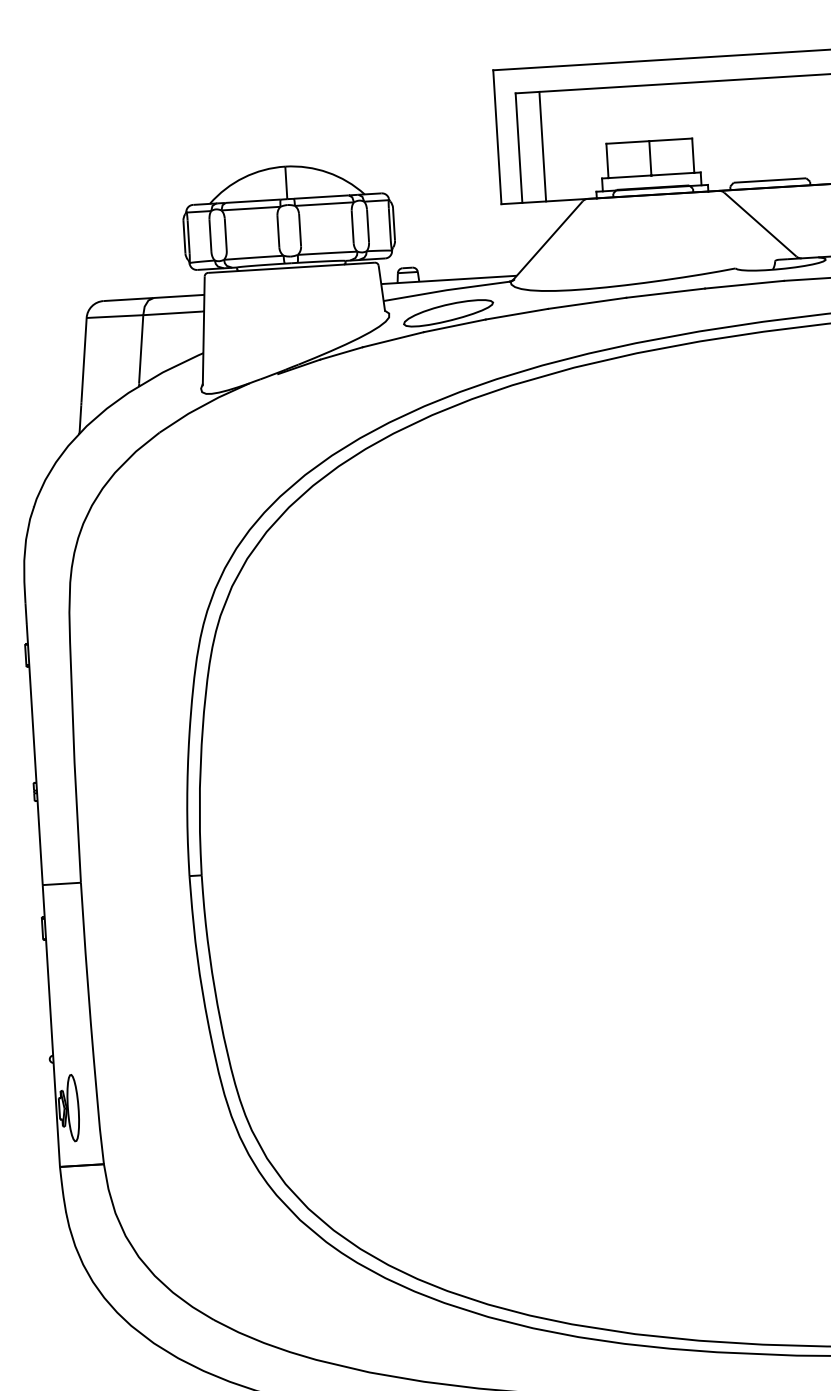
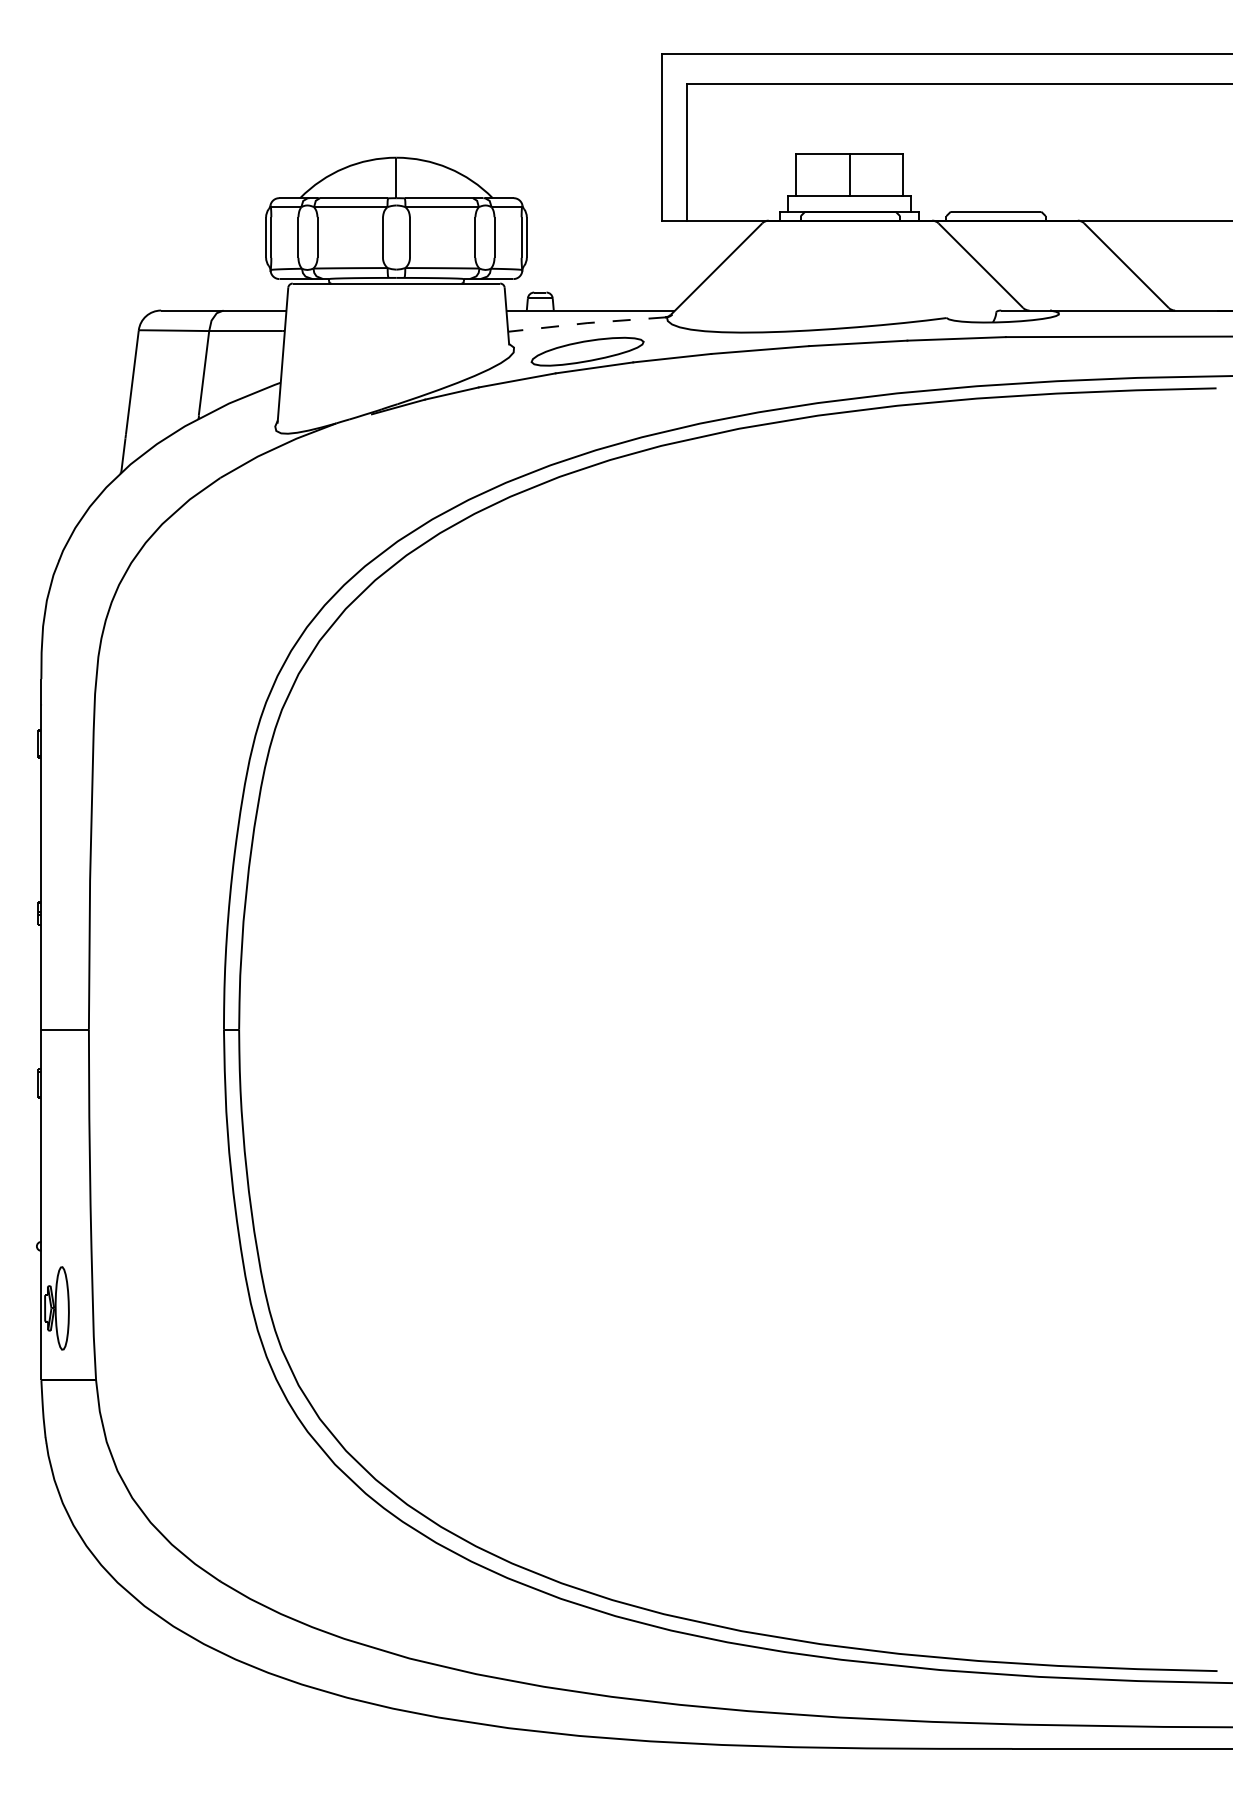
line: (543, 146) -> (717, 152), removed
line: (447, 290) -> (587, 323), solid -> dashed

